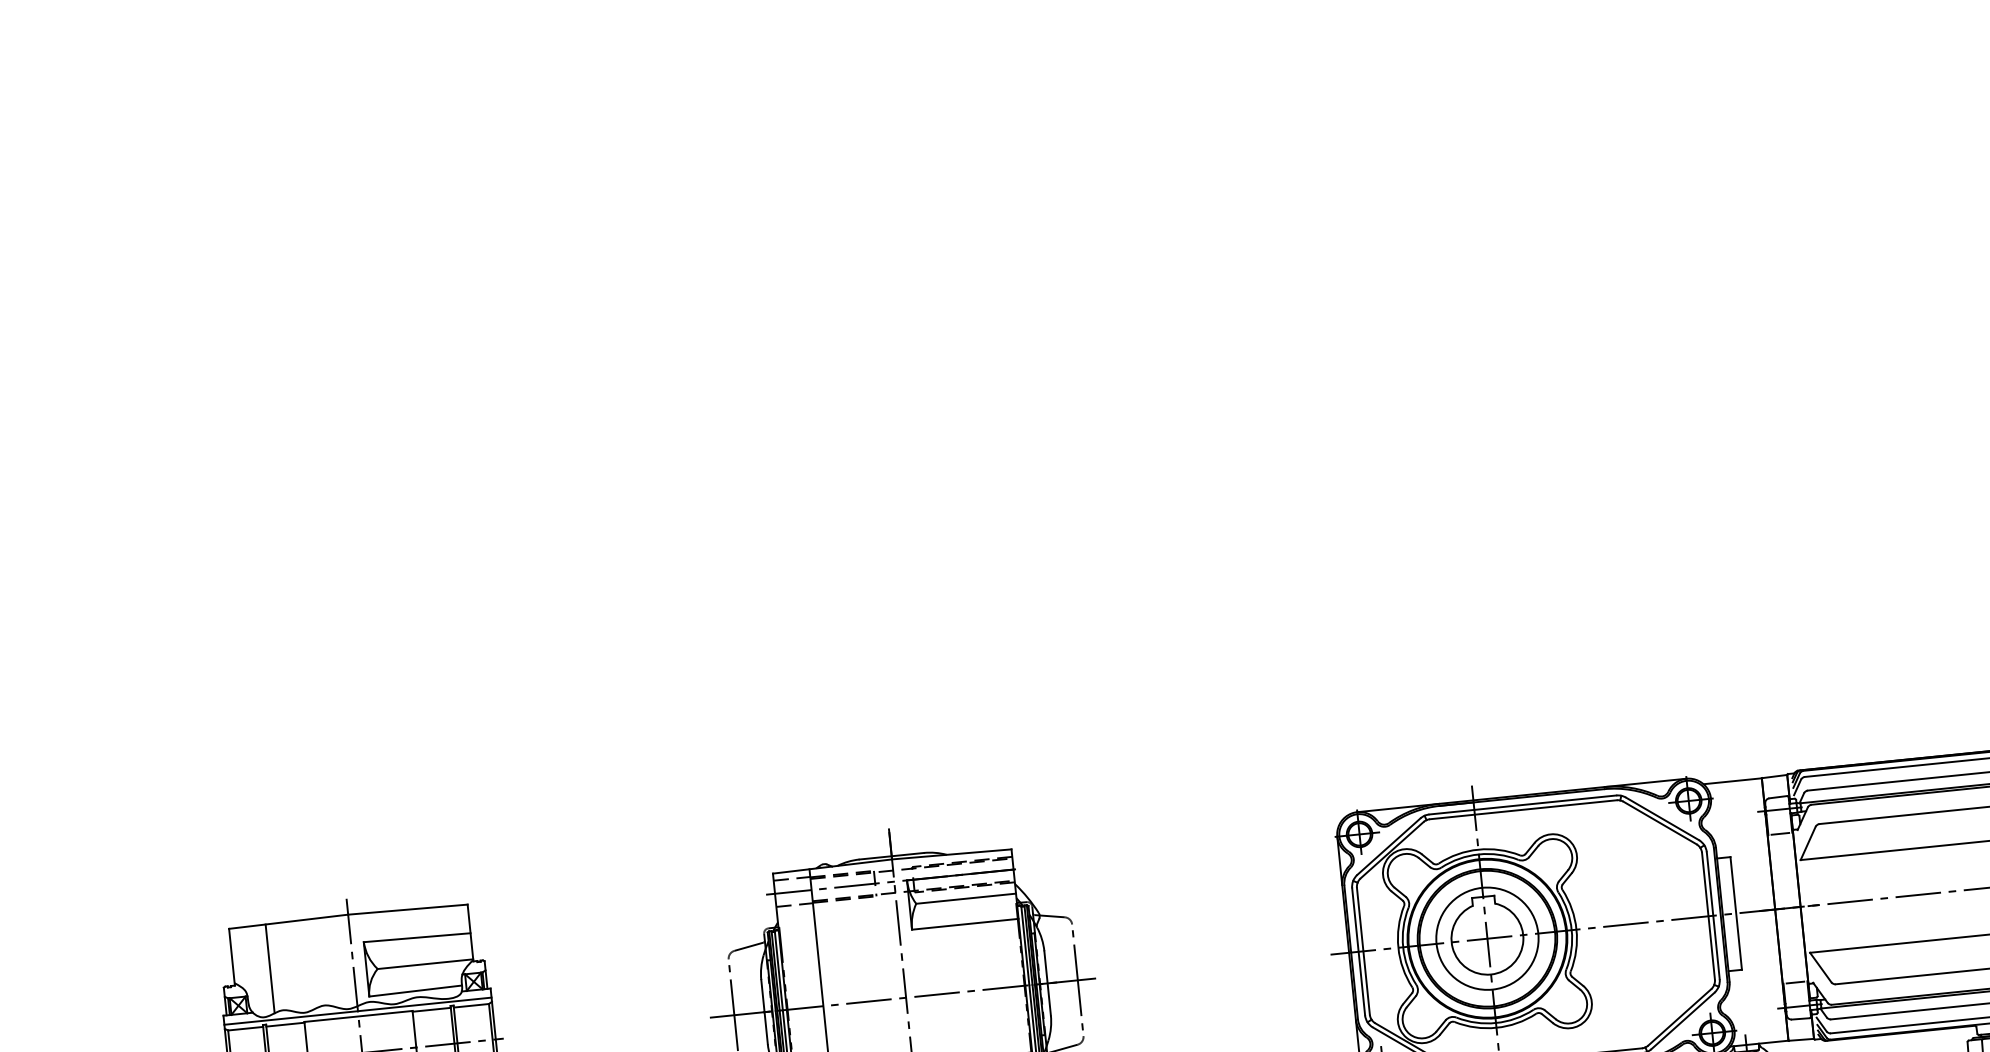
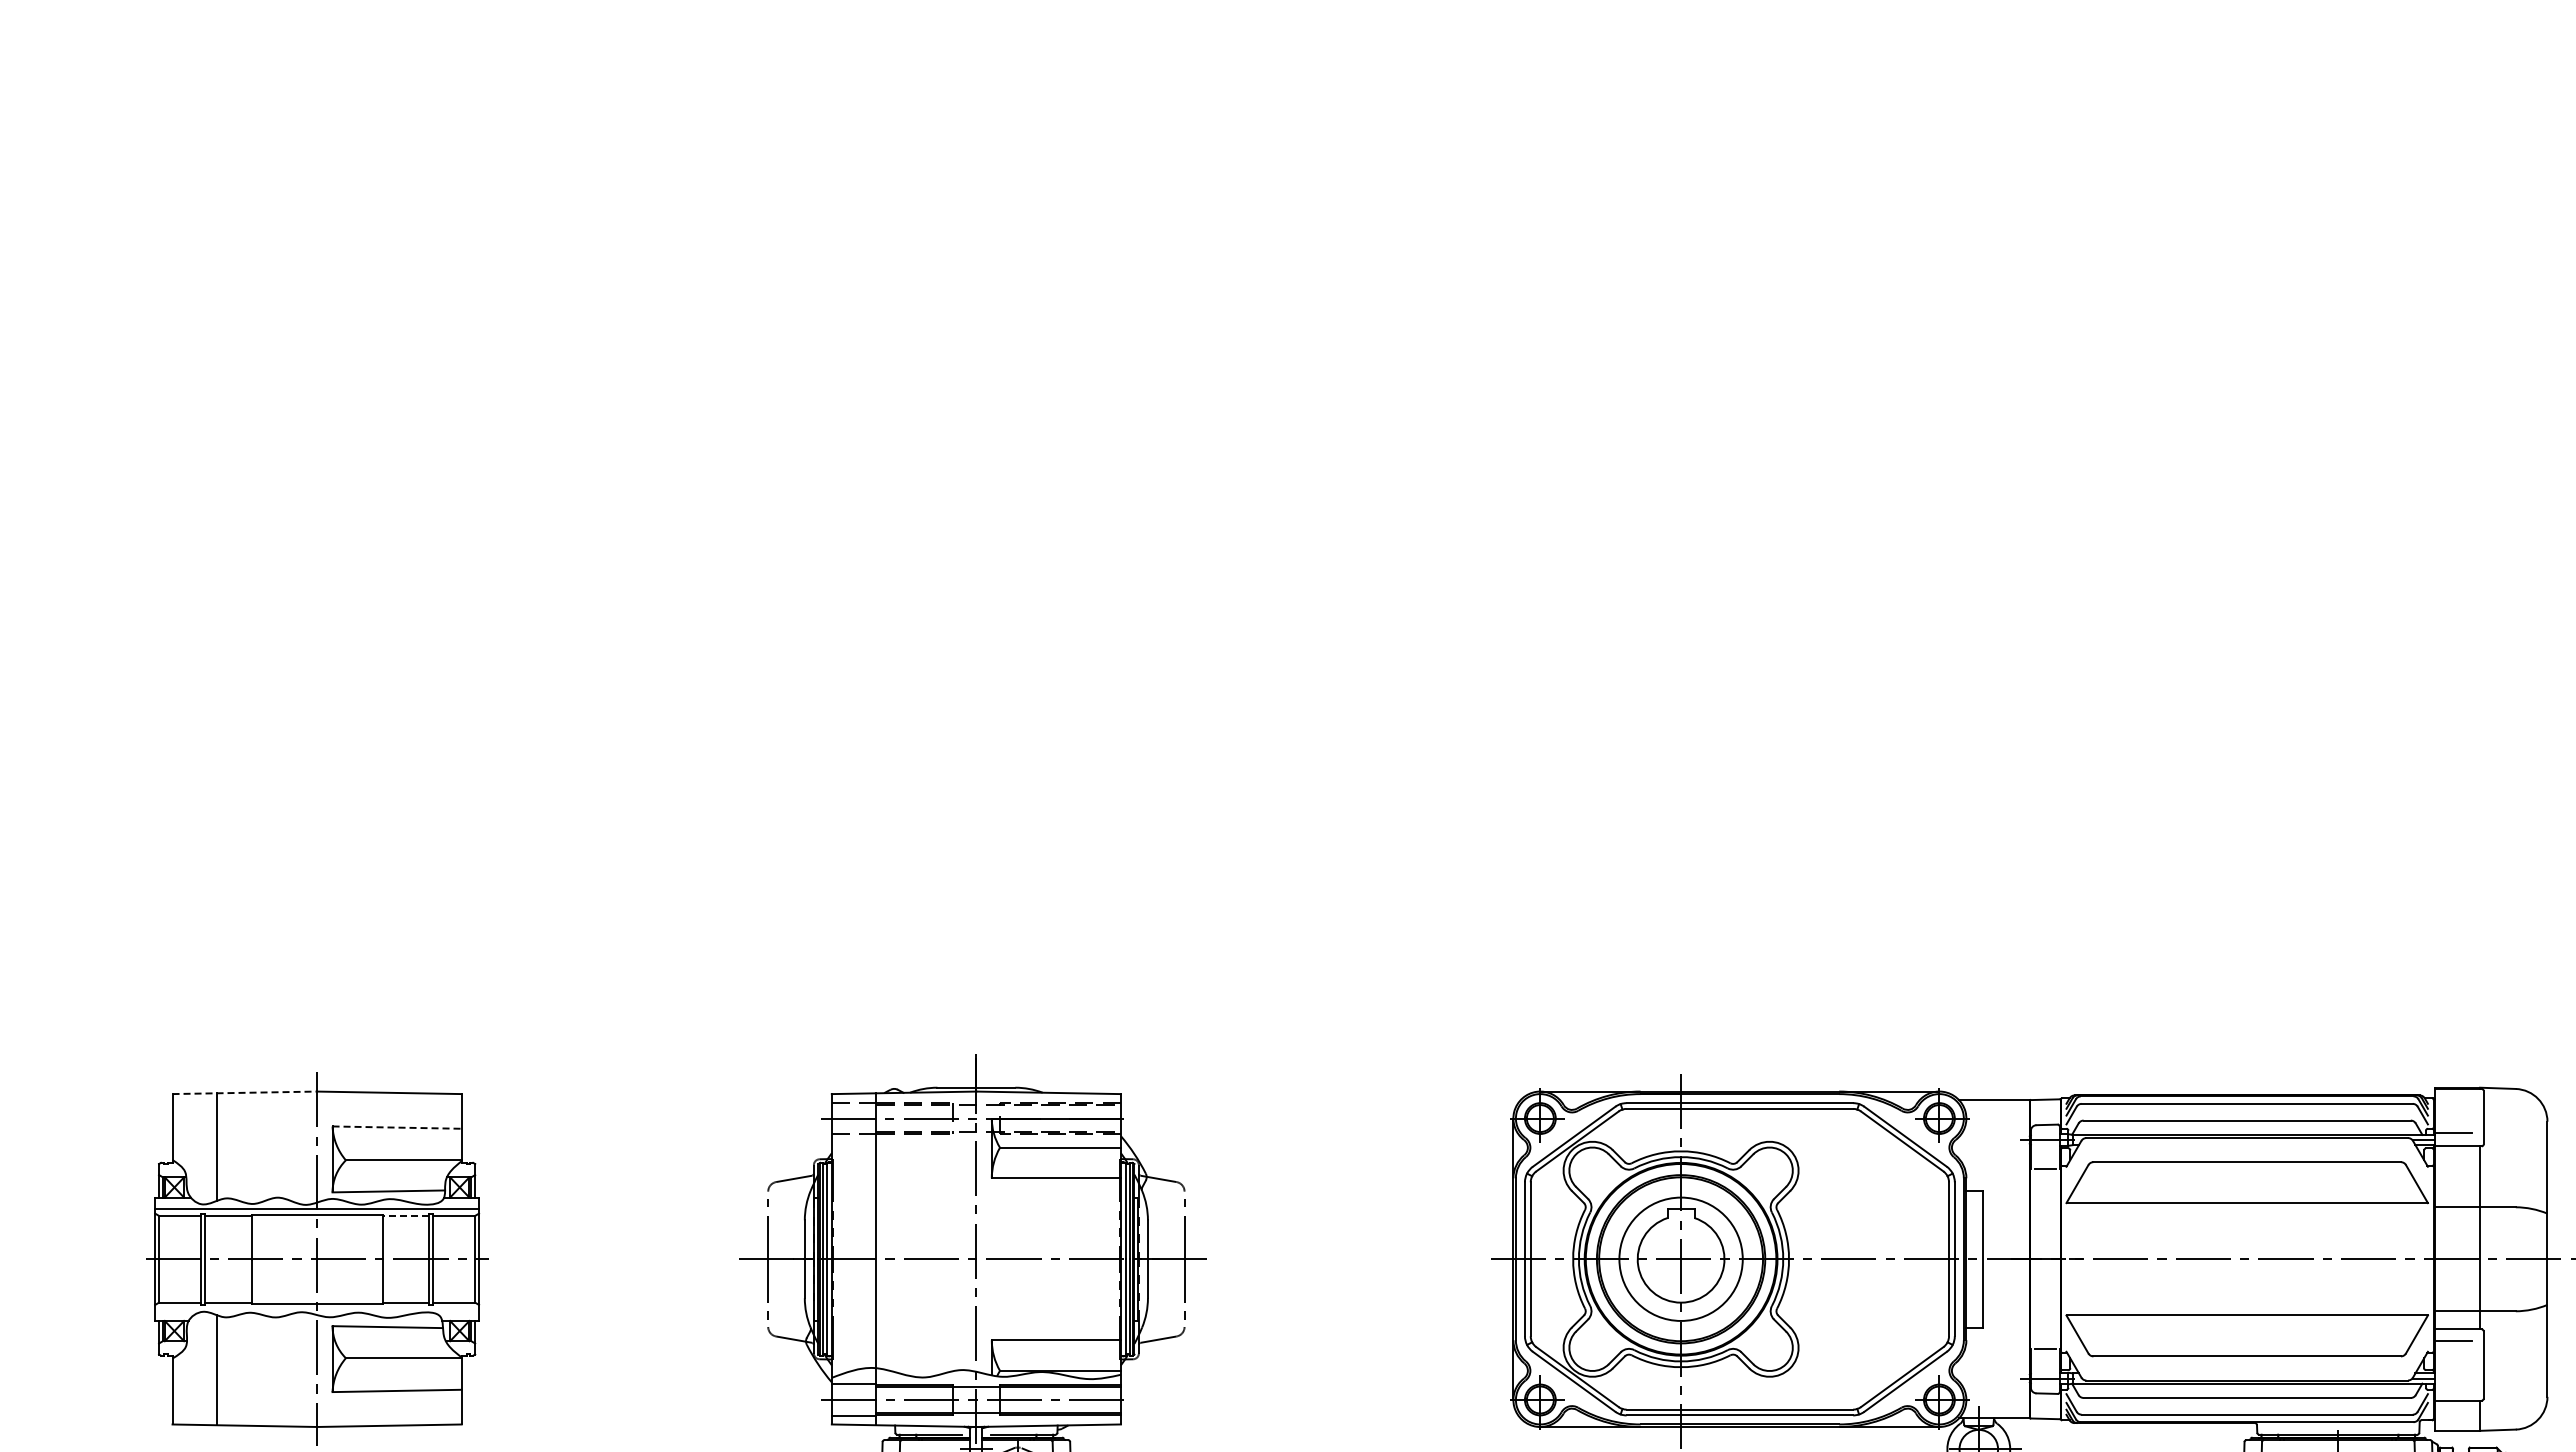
line: (289, 921) -> (245, 1092), solid -> dashed
line: (417, 937) -> (397, 1127), solid -> dashed
line: (431, 1009) -> (405, 1215), solid -> dashed

